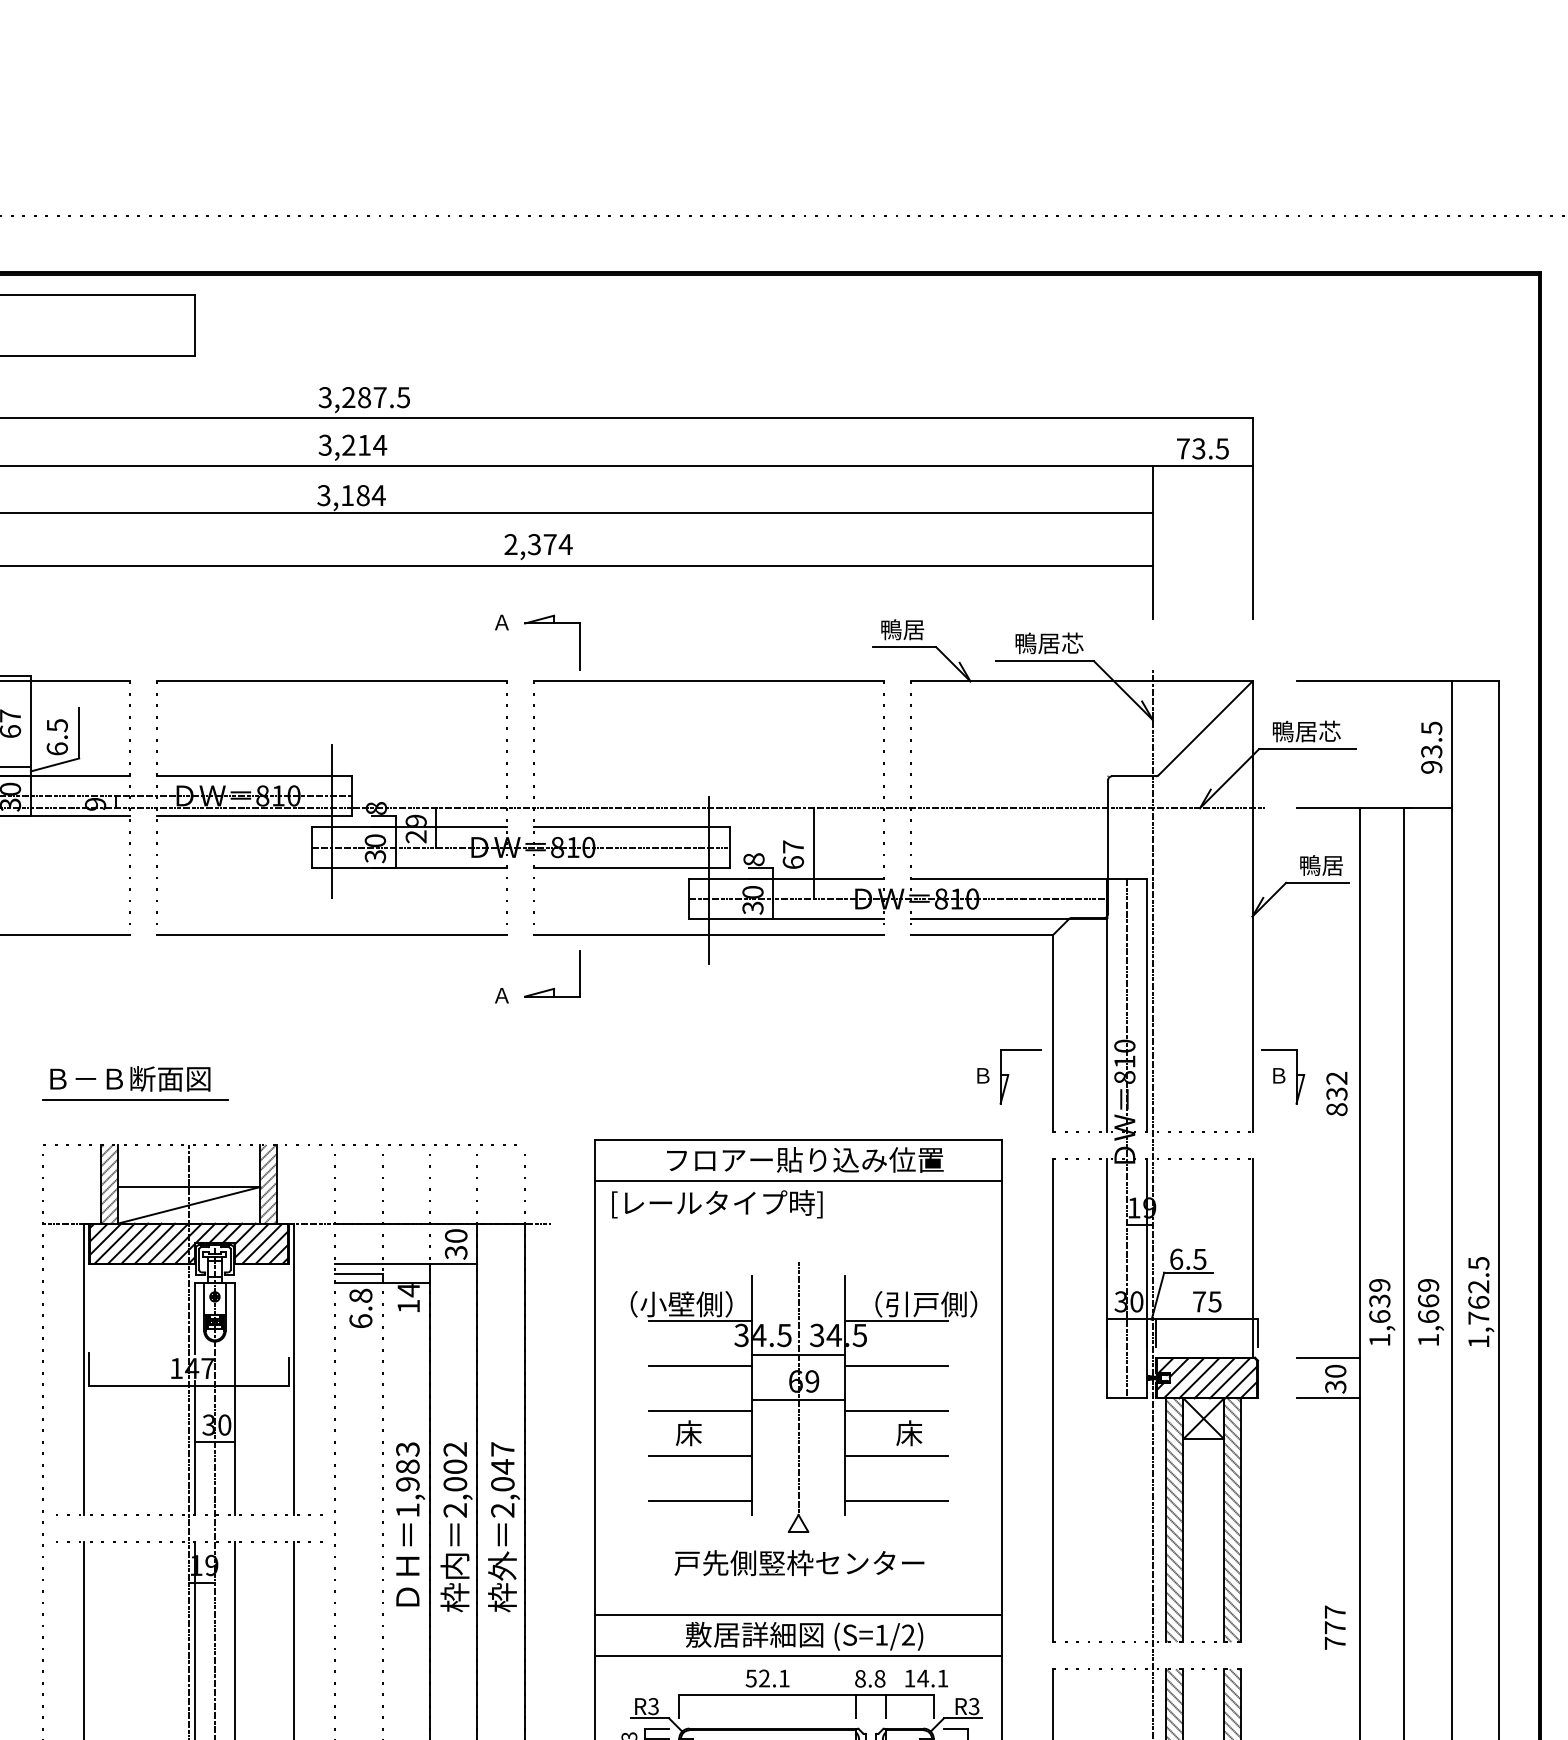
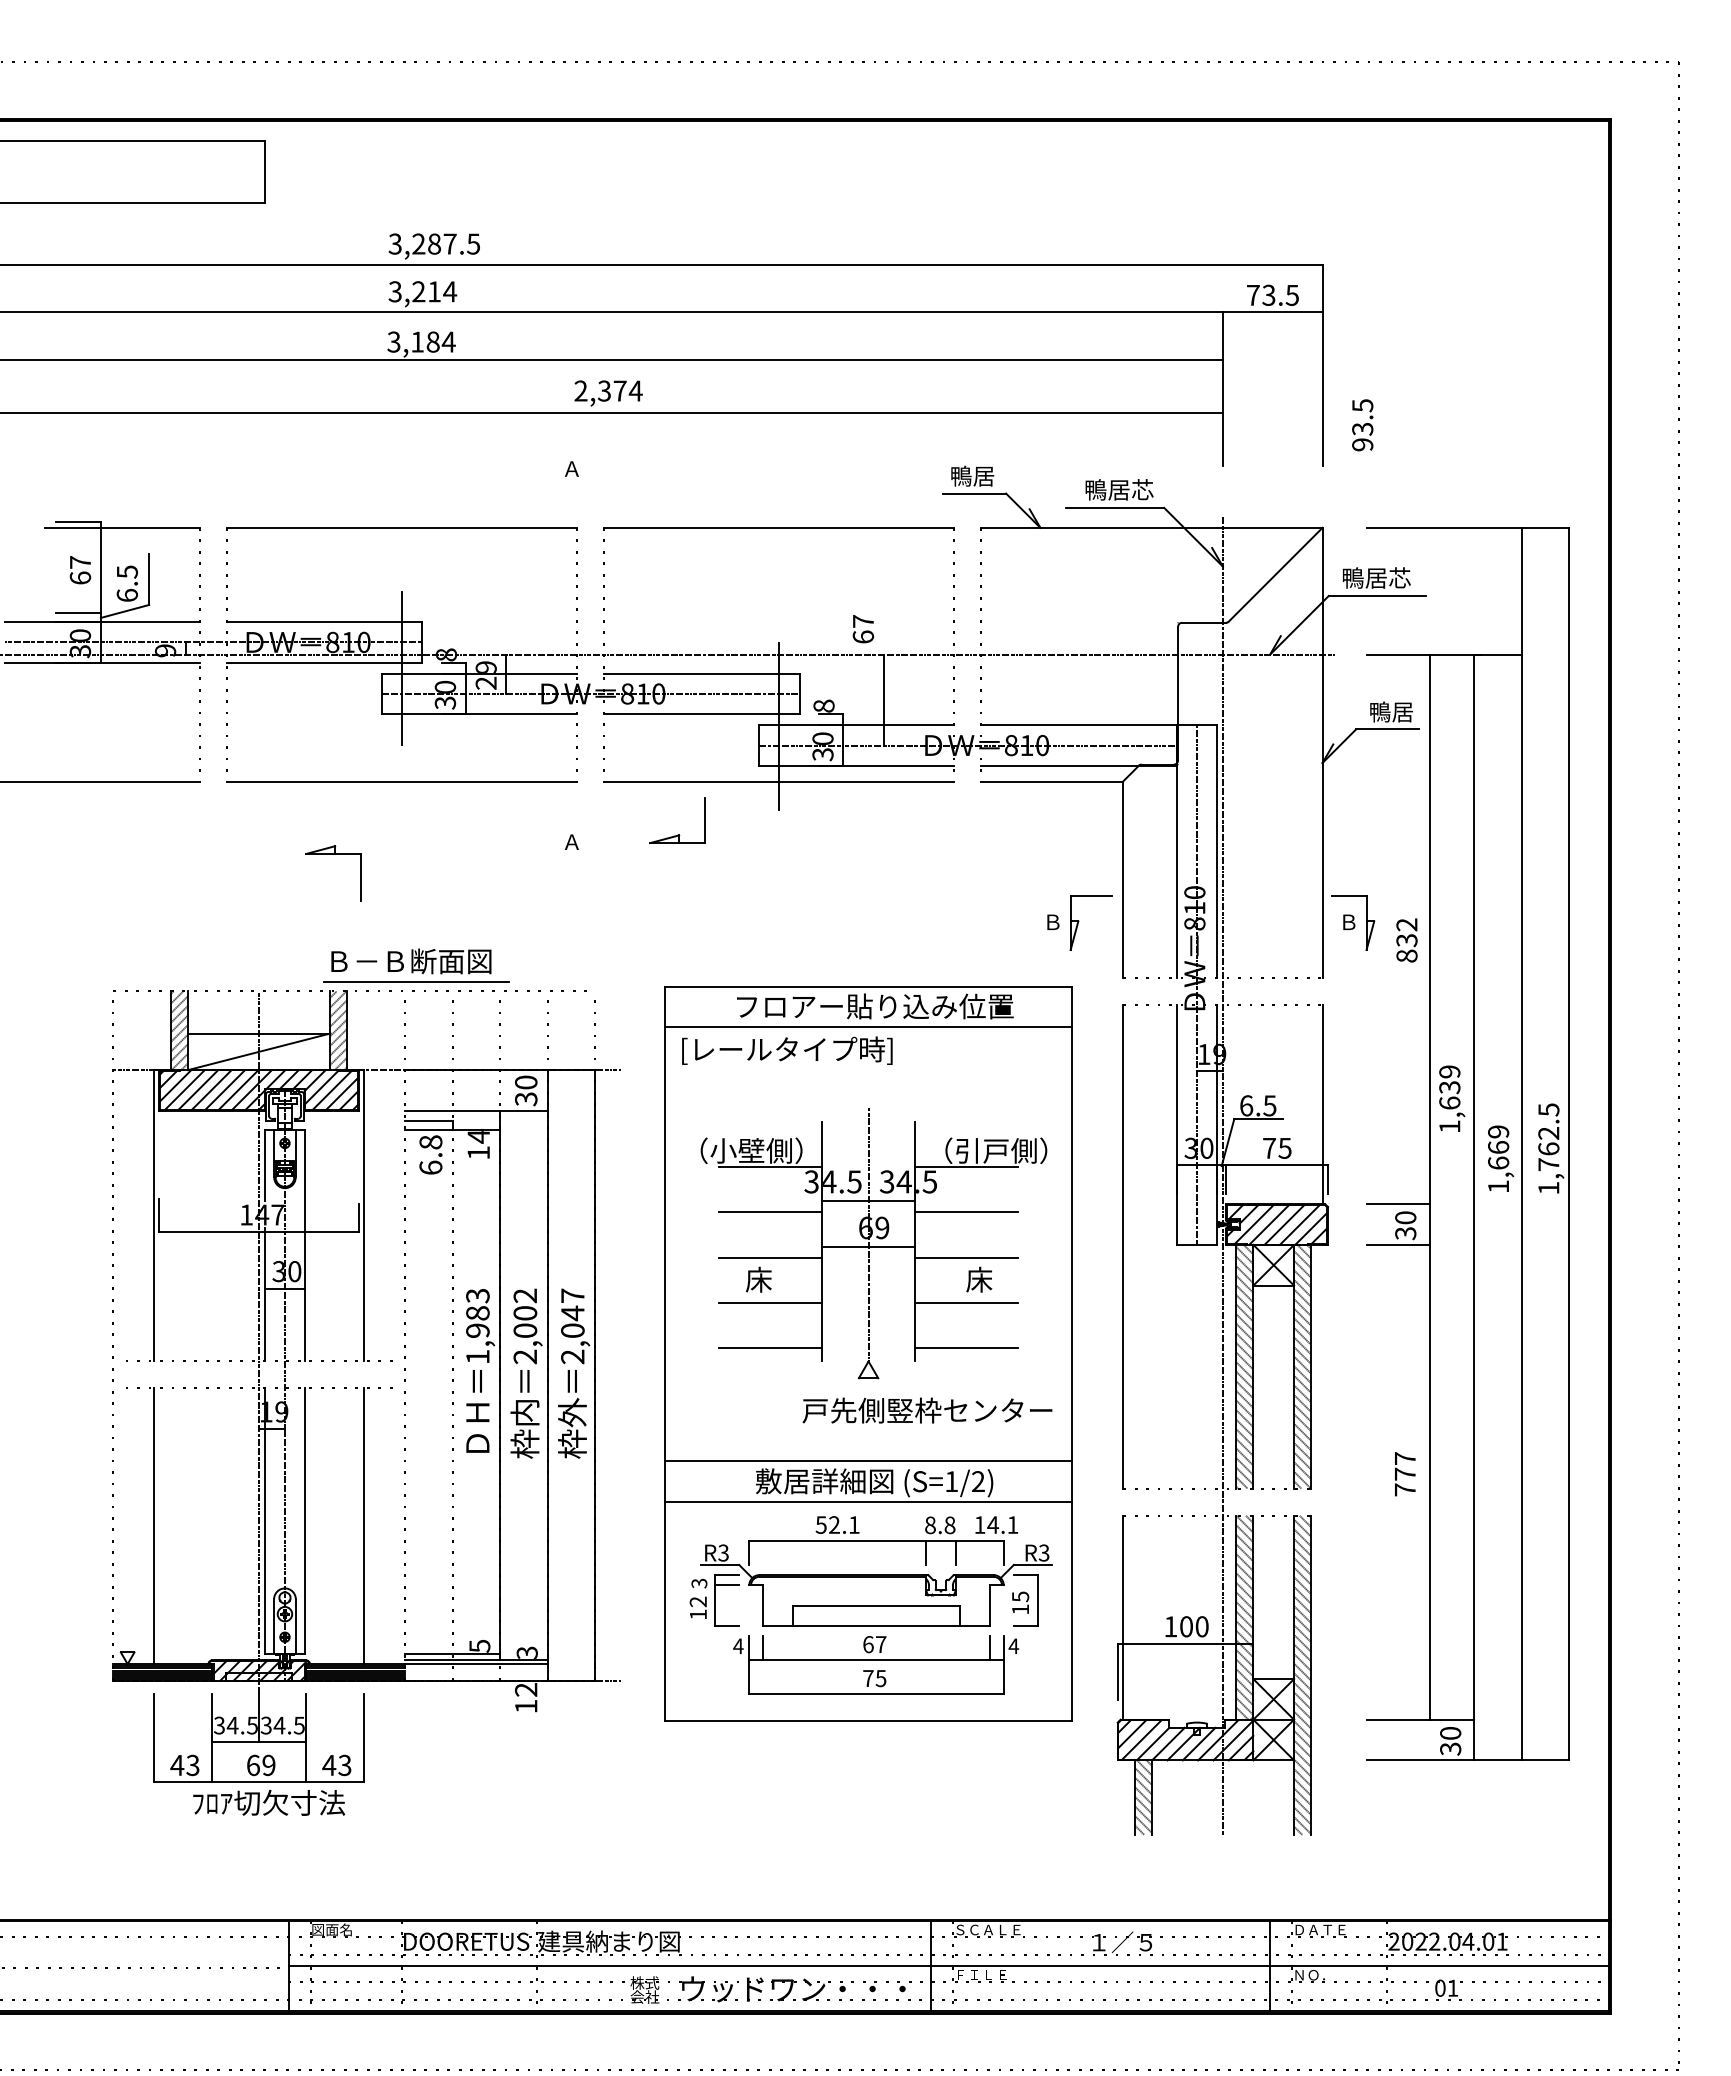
part: (552, 624) -> (333, 854), moved
text: (1431, 748) -> (1362, 425), moved
text: (793, 855) -> (863, 629), moved
part: (552, 988) -> (677, 834), moved
part: (135, 1083) -> (416, 965), moved
text: (1382, 1312) -> (1452, 1098), moved
text: (799, 1563) -> (927, 1410), moved

